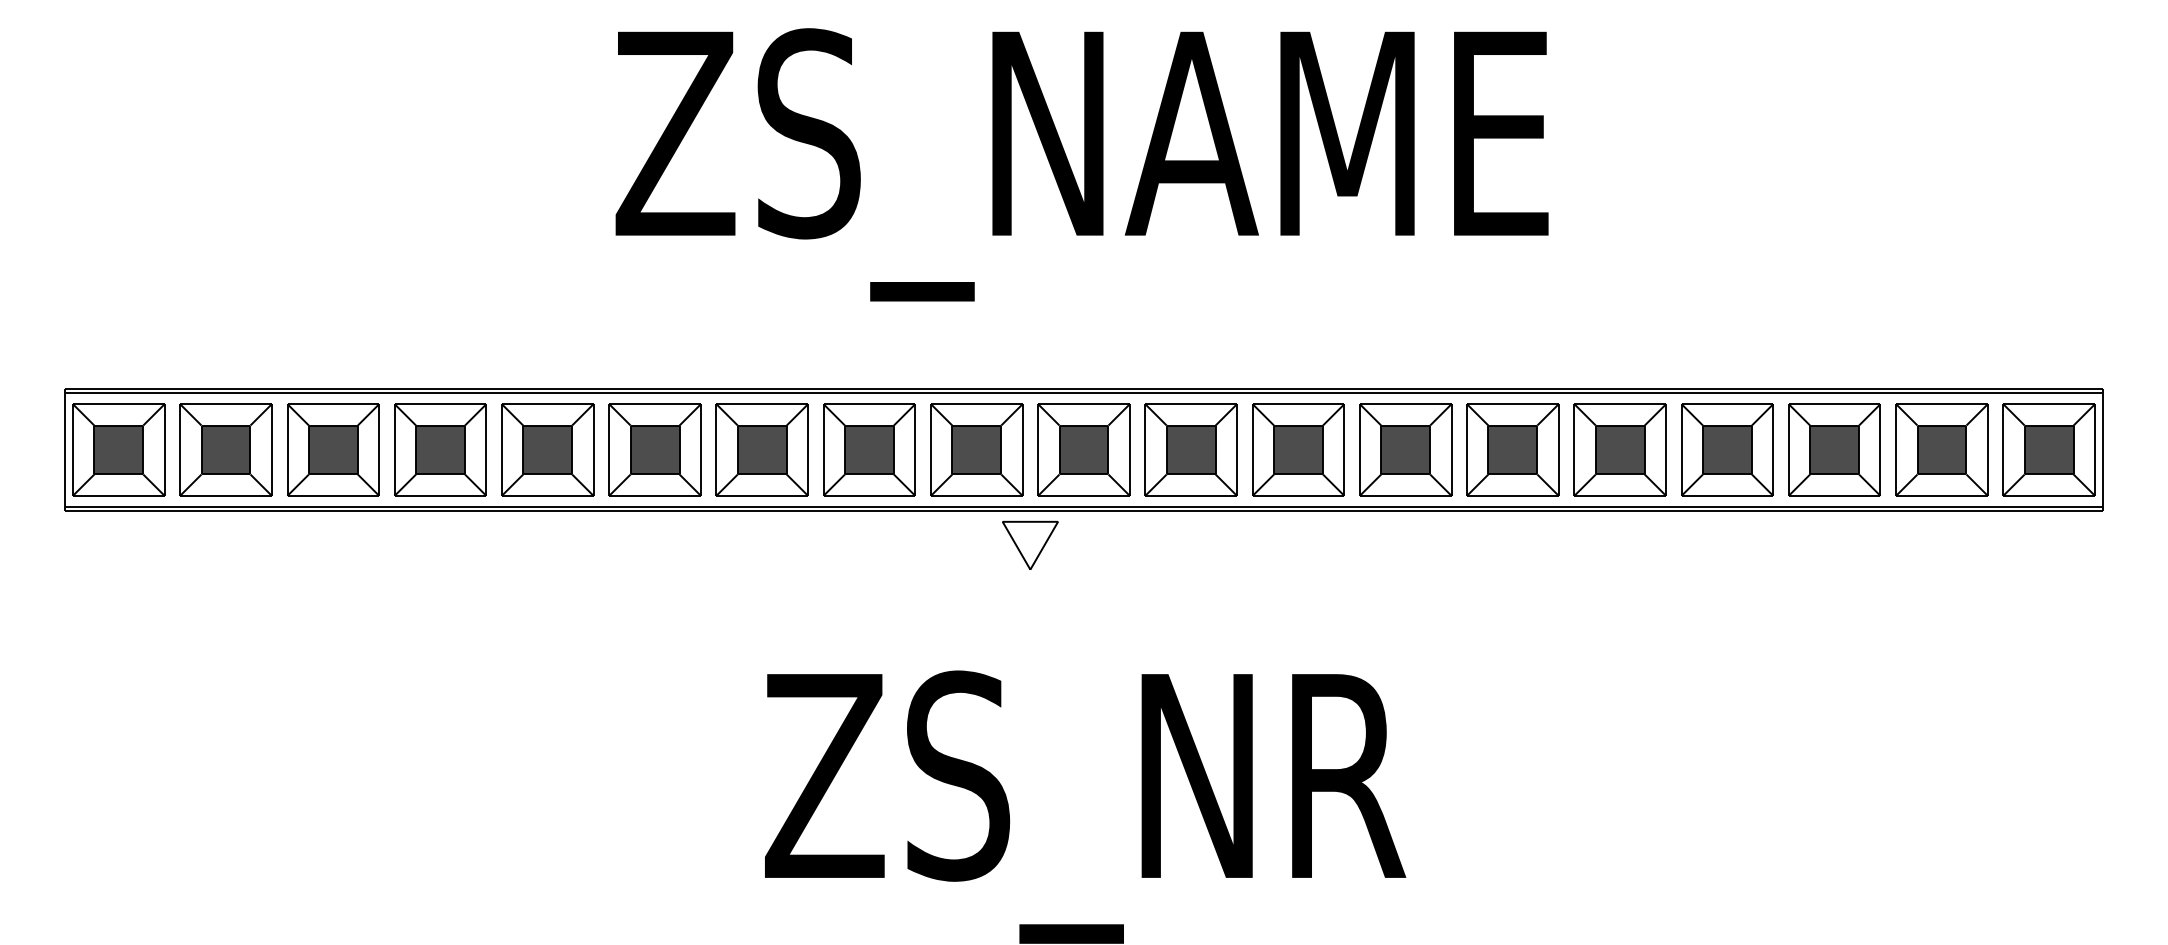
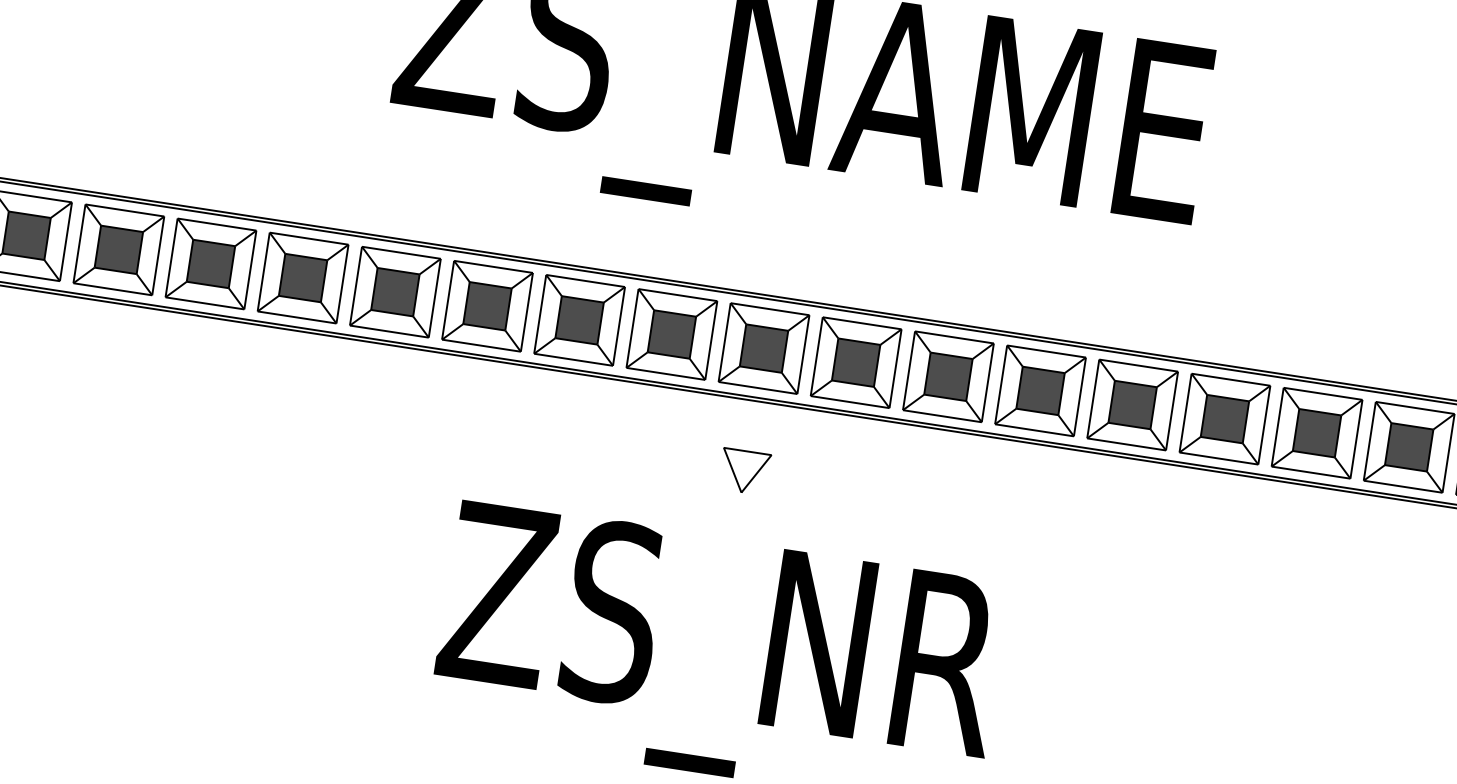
part: (1030, 544) -> (744, 471), moved

